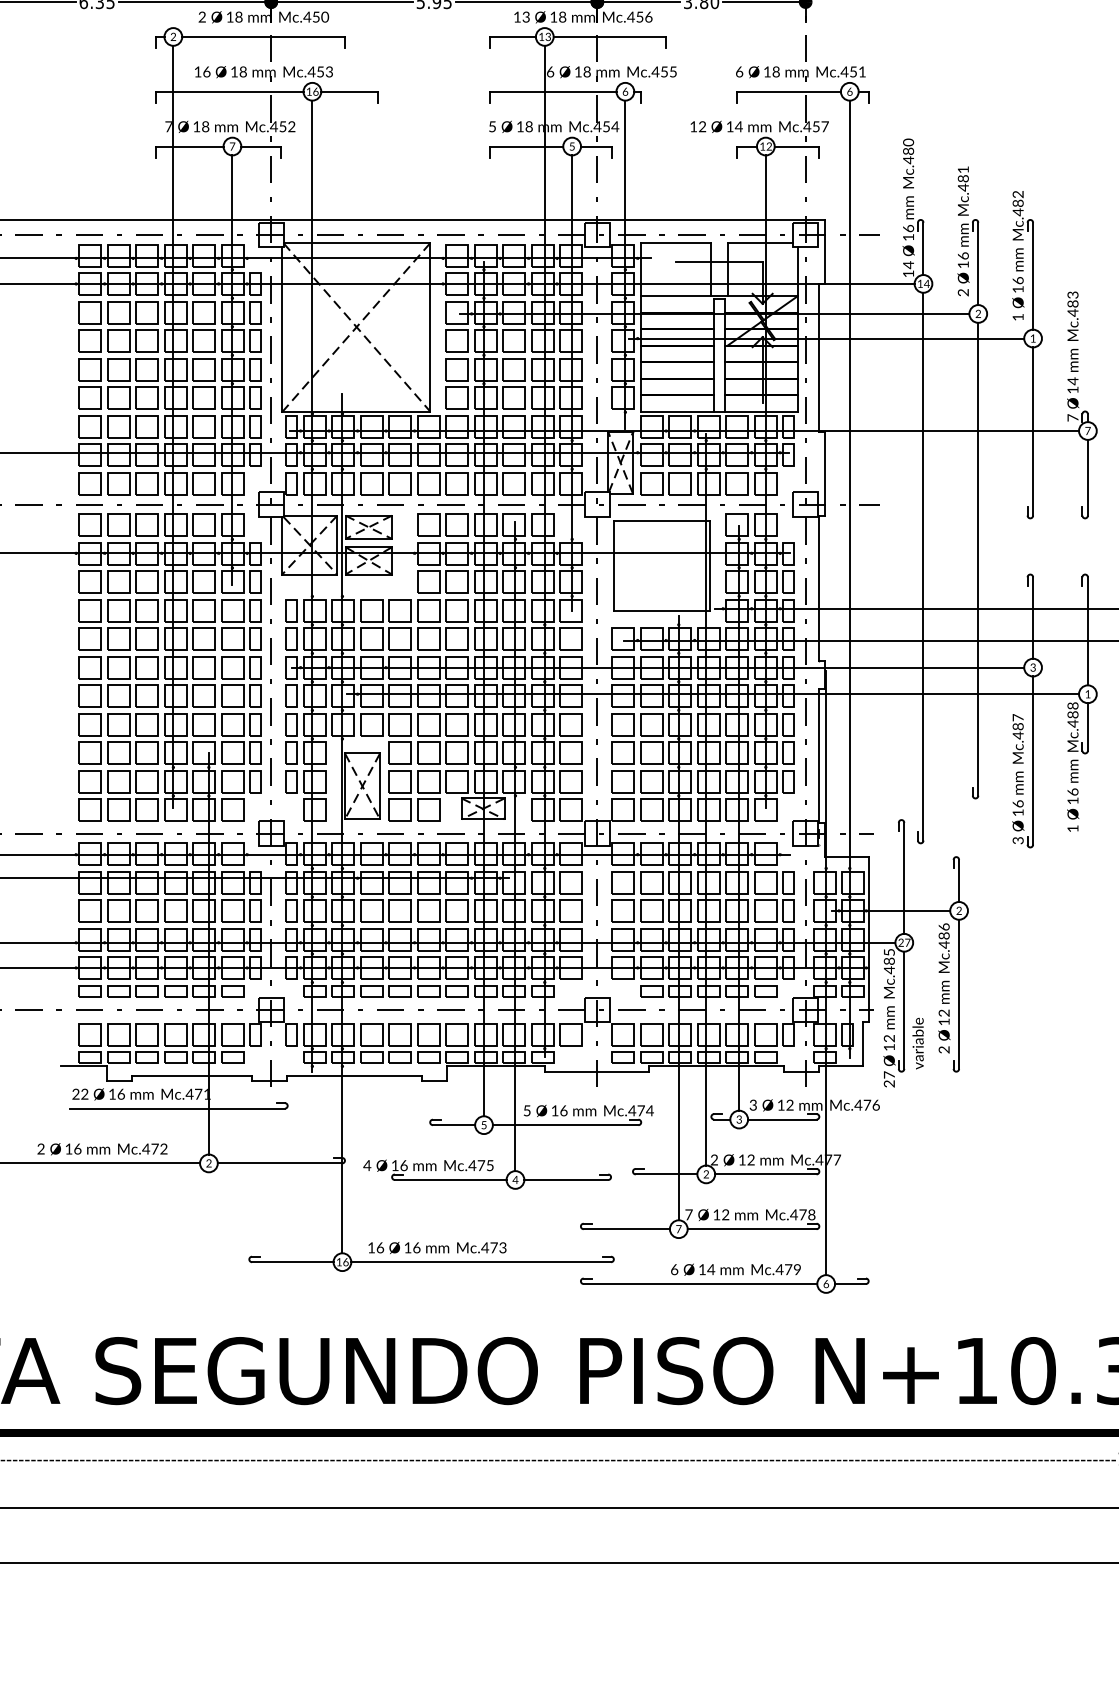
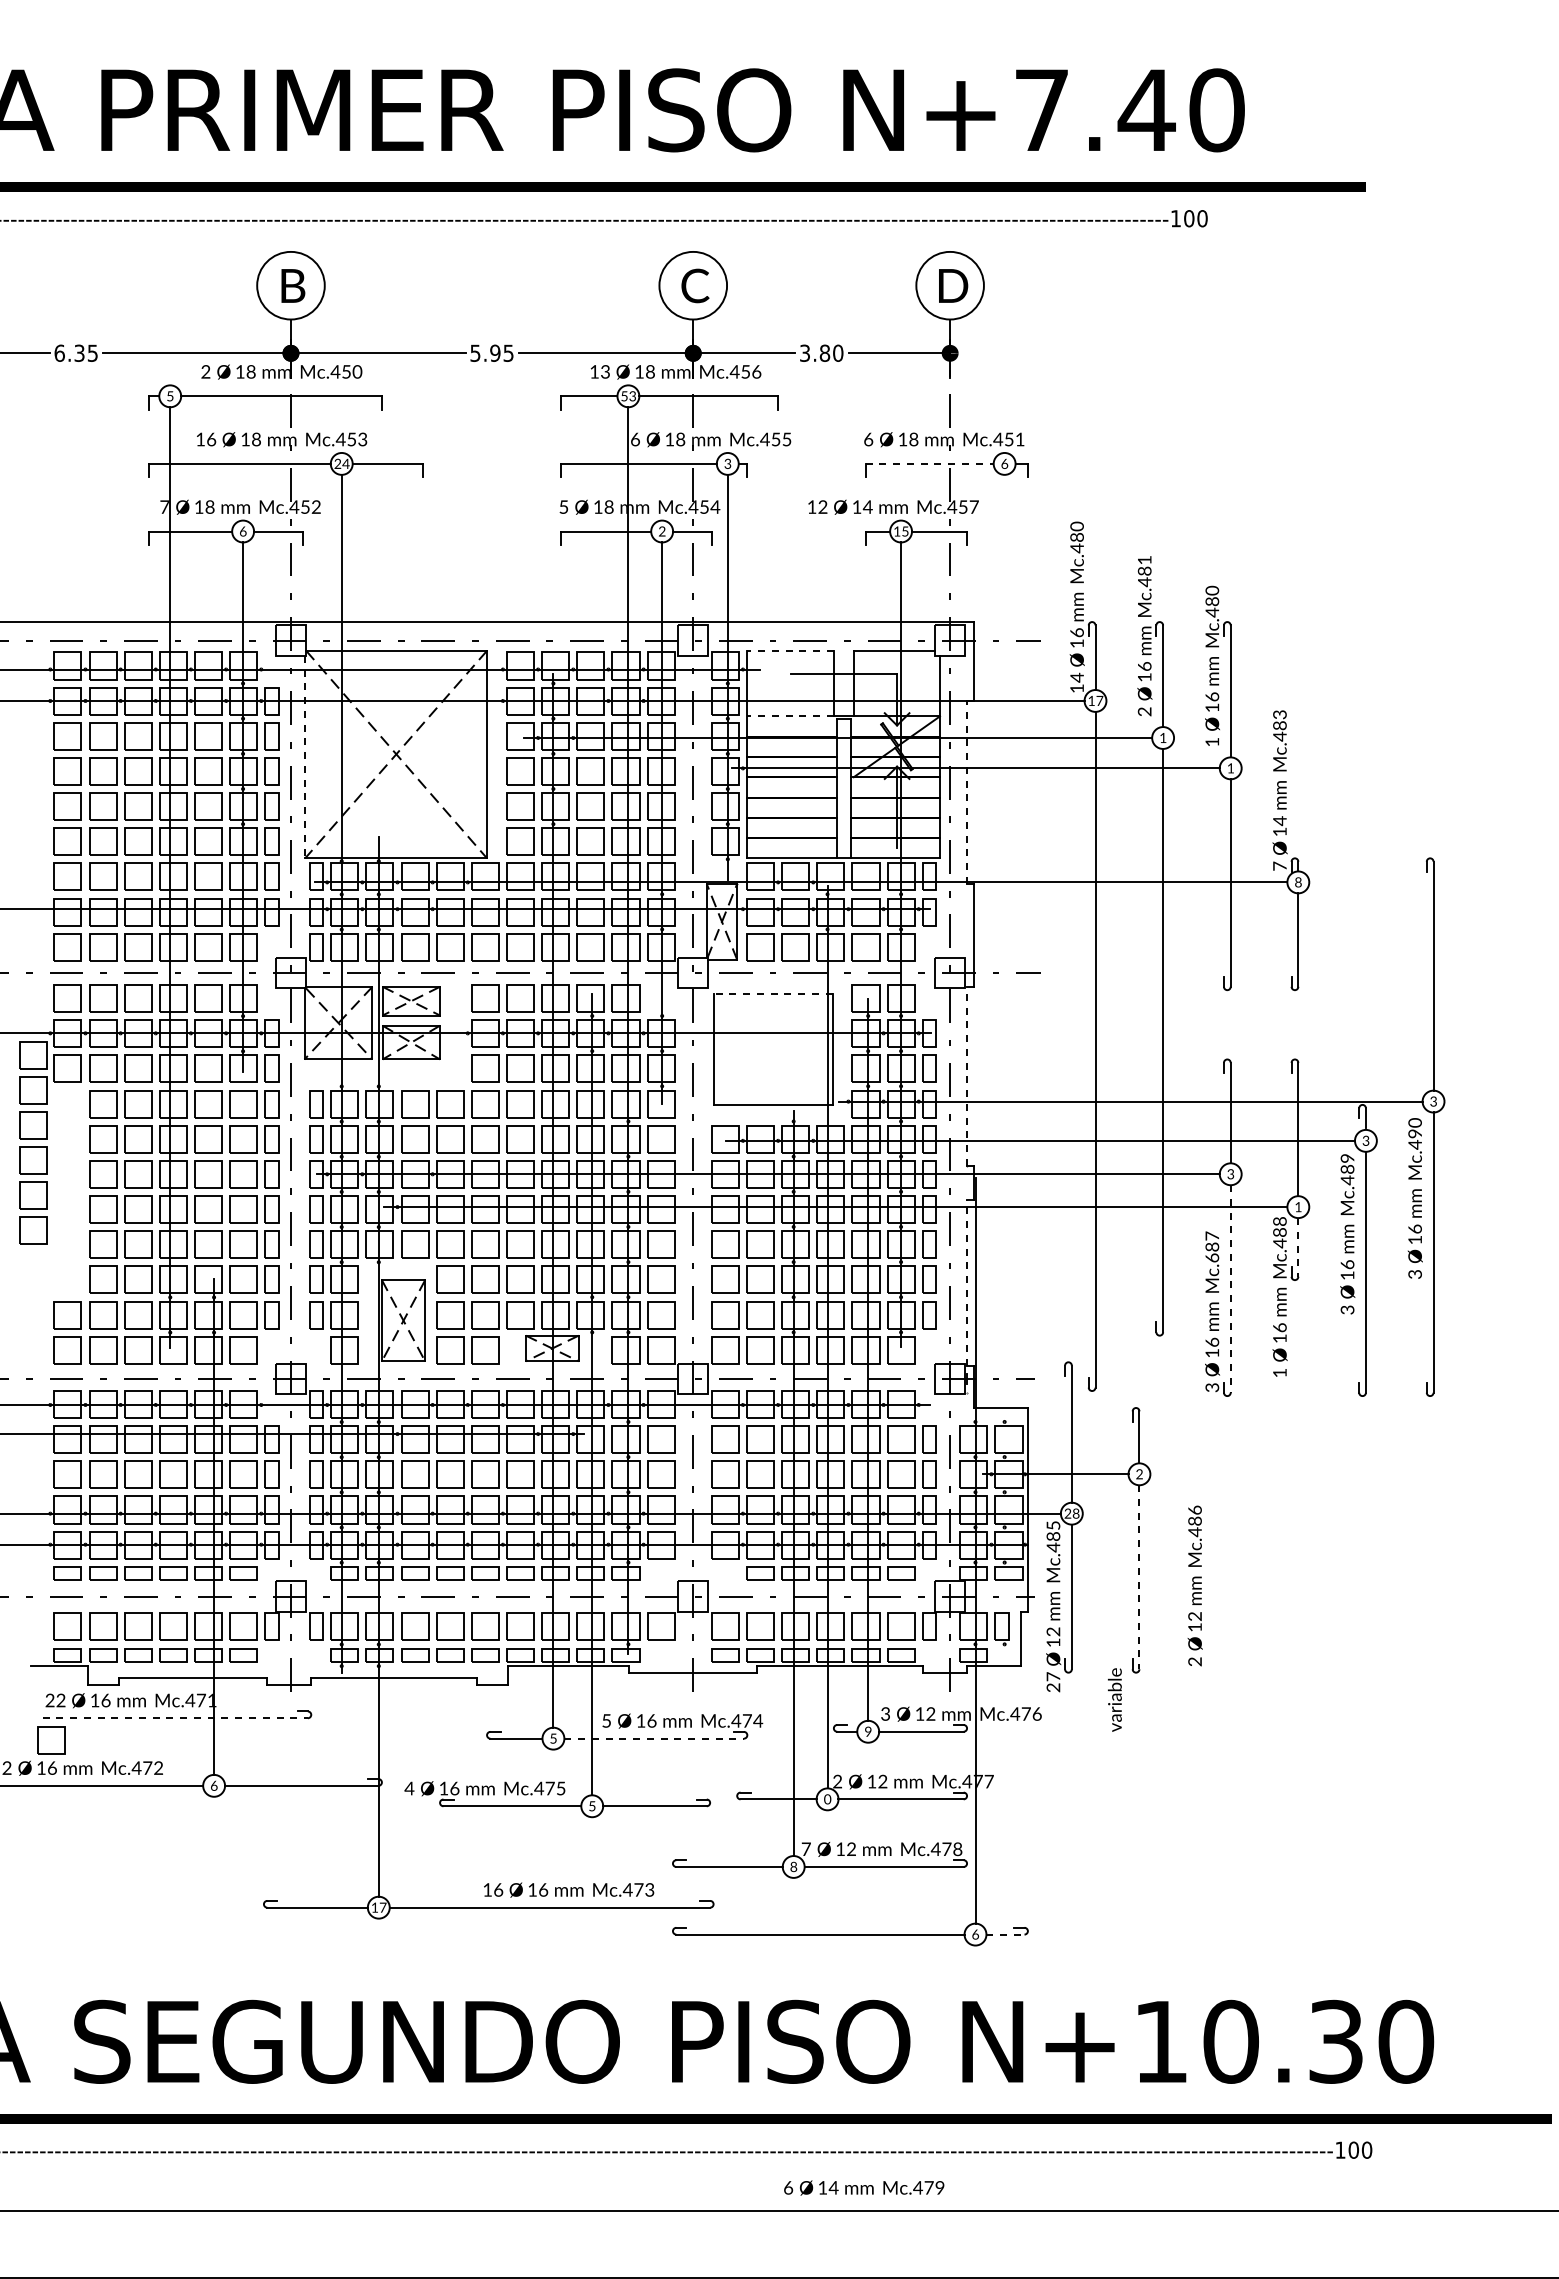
text: (173, 37) -> (170, 396), 2 -> 5
text: (541, 37) -> (624, 396), 13 -> 53
text: (312, 91) -> (341, 463), 16 -> 24
text: (625, 91) -> (727, 463), 6 -> 3
line: (789, 91) -> (930, 463), solid -> dashed
text: (232, 146) -> (243, 531), 7 -> 6
text: (572, 146) -> (662, 531), 5 -> 2
text: (769, 146) -> (905, 531), 12 -> 15
text: (1018, 194) -> (1212, 590), Mc.482 -> Mc.480
line: (676, 243) -> (790, 650), solid -> dashed
text: (926, 283) -> (1099, 700), 14 -> 17
line: (676, 296) -> (790, 716), solid -> dashed
text: (977, 313) -> (1162, 737), 2 -> 1
line: (282, 329) -> (304, 757), solid -> dashed
line: (819, 358) -> (967, 792), solid -> dashed
text: (1088, 431) -> (1298, 882), 7 -> 8
line: (662, 521) -> (773, 993), solid -> dashed
line: (849, 578) -> (1004, 1064), removed
line: (819, 588) -> (967, 1076), solid -> dashed
part: (90, 681) -> (33, 1142), moved
line: (1088, 726) -> (1298, 1247), solid -> dashed
text: (1018, 735) -> (1212, 1258), Mc.487 -> Mc.687
line: (819, 755) -> (967, 1282), solid -> dashed
line: (1032, 760) -> (1230, 1288), solid -> dashed
text: (907, 942) -> (1075, 1513), 27 -> 28
text: (943, 988) -> (1194, 1585), moved
line: (959, 994) -> (1139, 1577), solid -> dashed
text: (917, 1043) -> (1114, 1699), moved
line: (177, 1108) -> (175, 1718), solid -> dashed
text: (739, 1119) -> (868, 1731), 3 -> 9
line: (565, 1125) -> (654, 1738), solid -> dashed
part: (77, 1126) -> (51, 1740), added
text: (208, 1163) -> (213, 1785), 2 -> 6
text: (706, 1175) -> (827, 1800), 2 -> 0
text: (514, 1180) -> (591, 1806), 4 -> 5
text: (678, 1229) -> (793, 1867), 7 -> 8
text: (437, 1247) -> (569, 1889), moved
text: (345, 1262) -> (382, 1907), 16 -> 17
text: (736, 1269) -> (864, 2187), moved
line: (850, 1283) -> (1005, 1934), solid -> dashed

